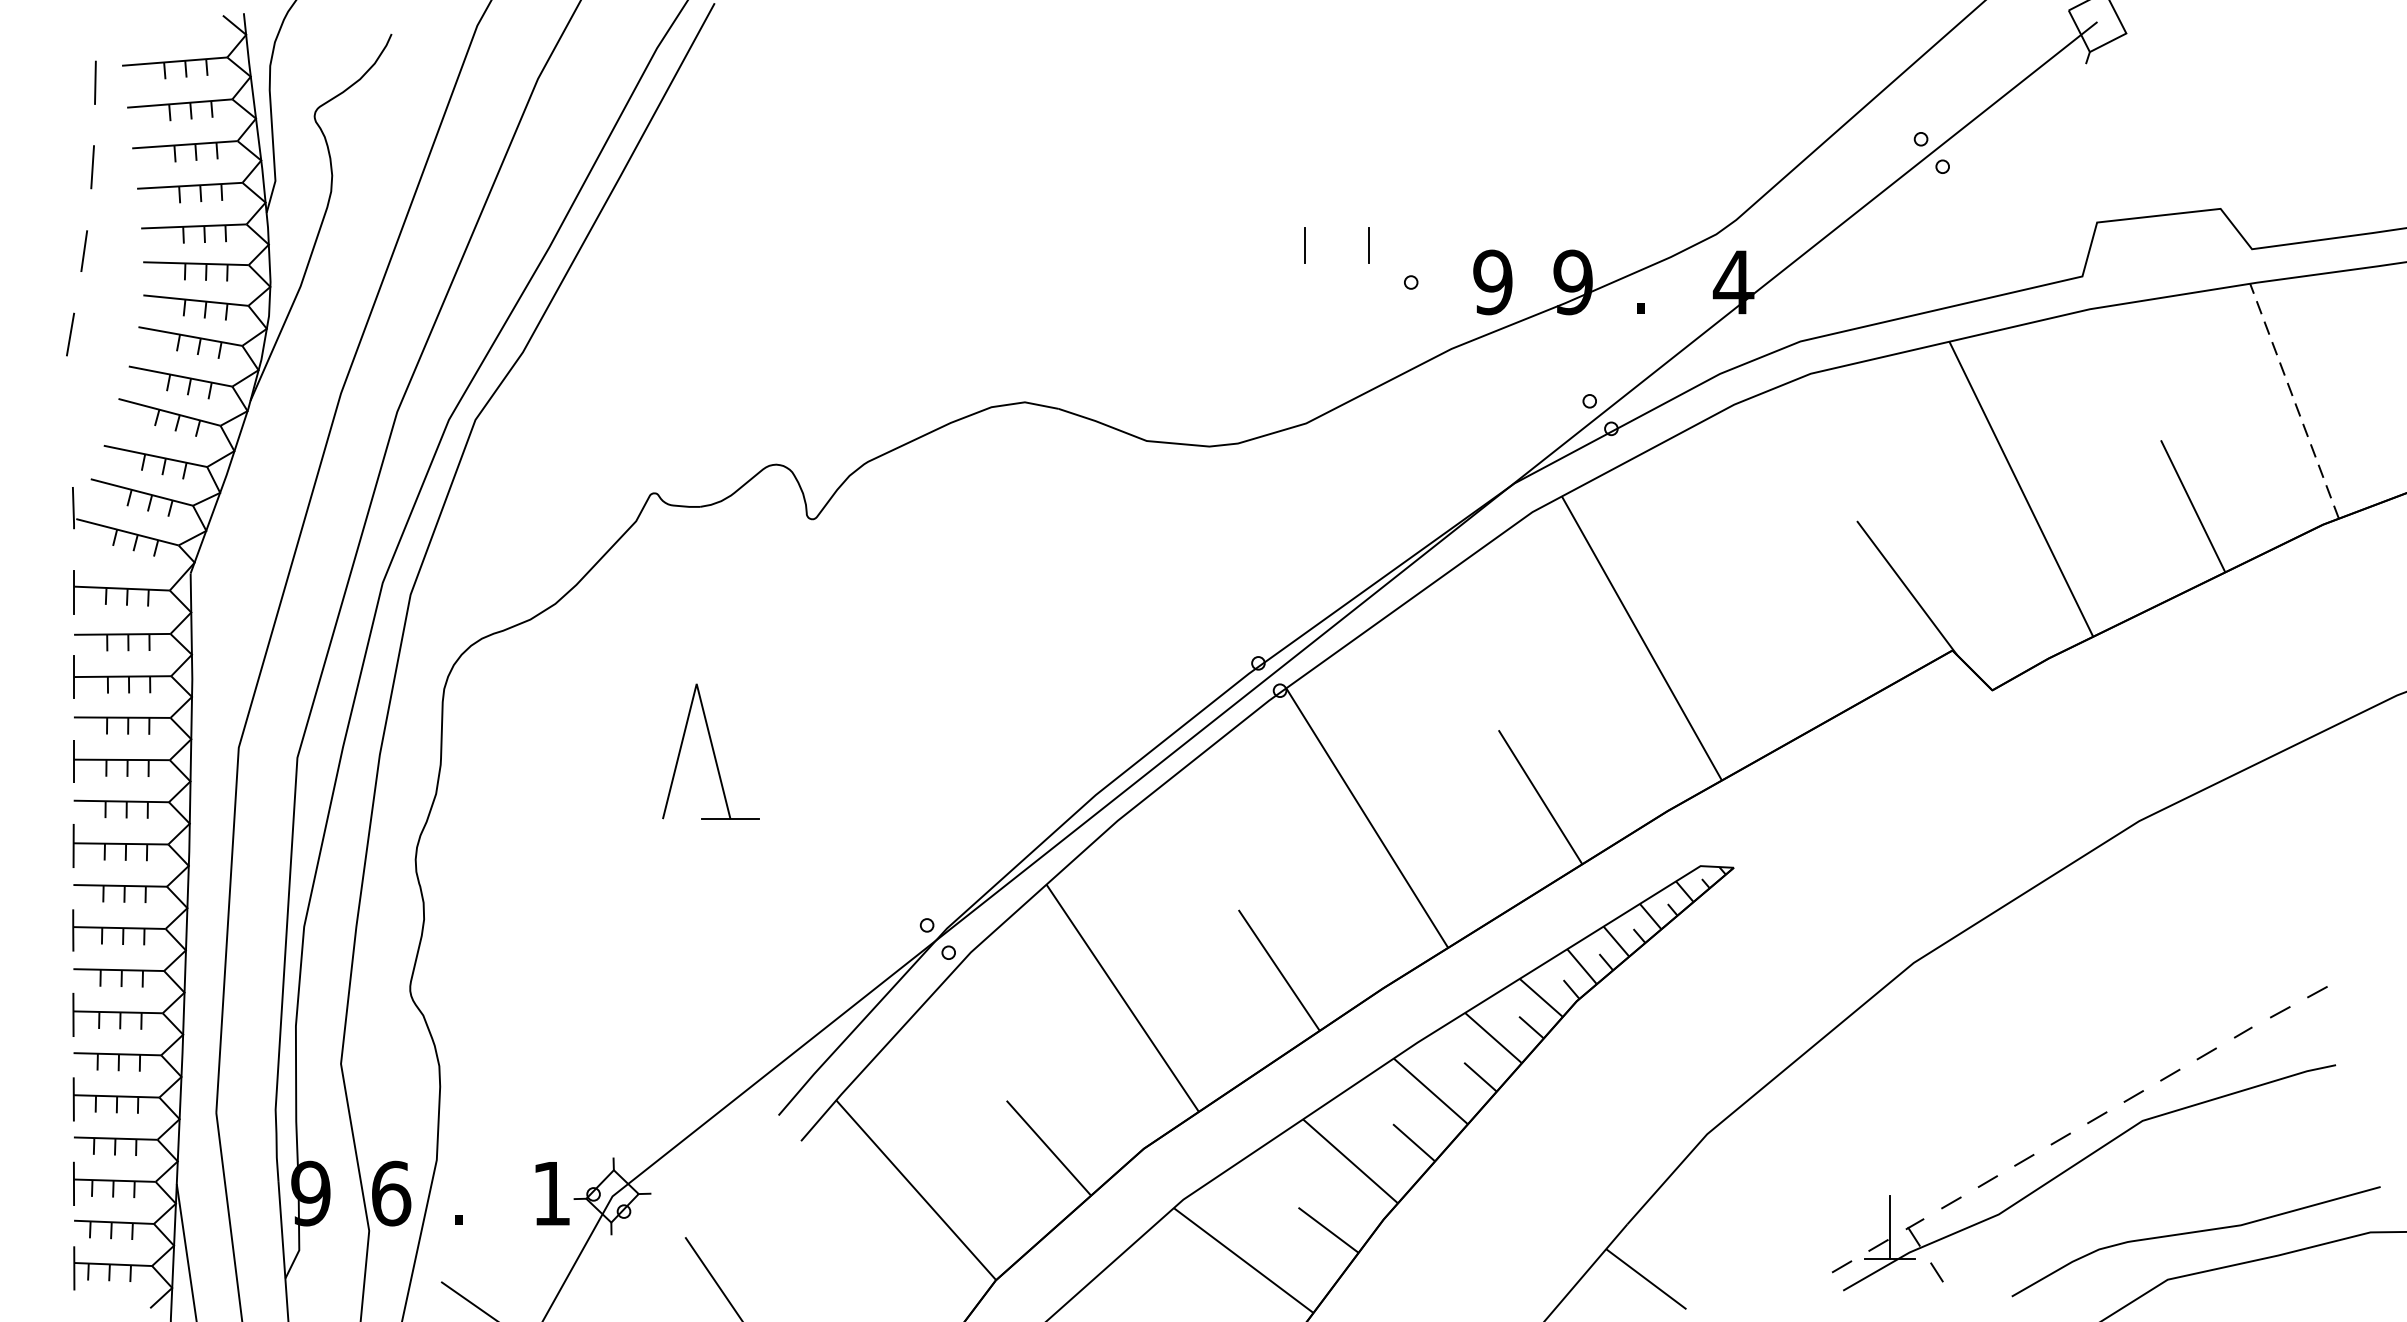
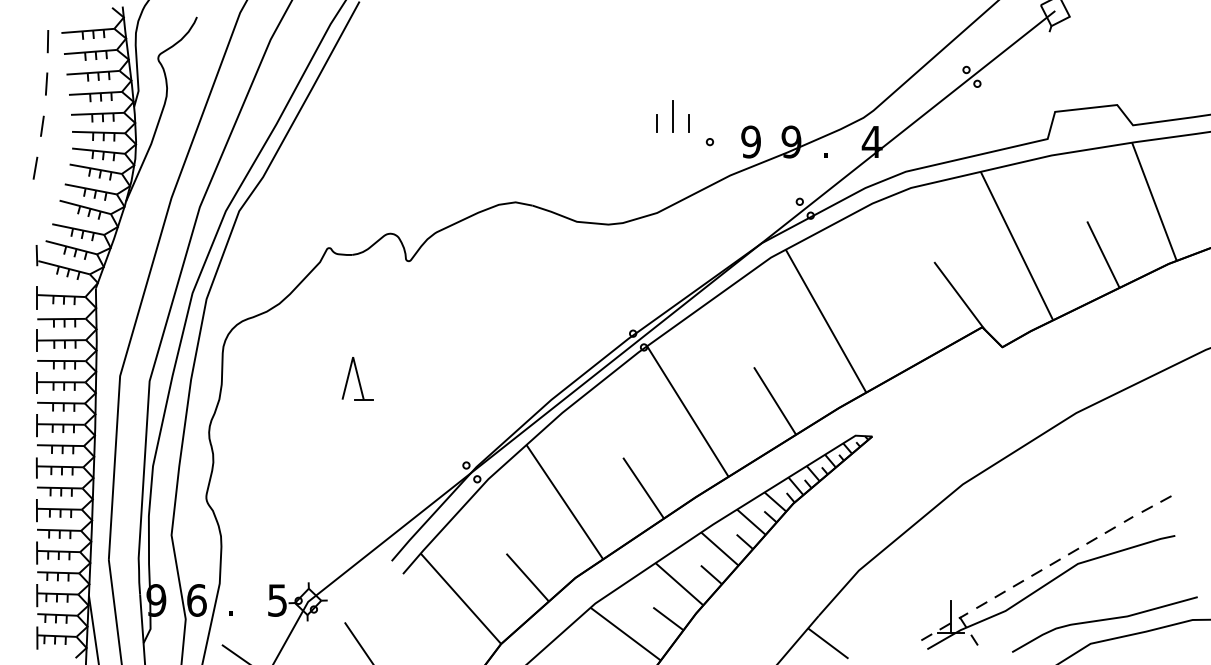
line: (1336, 231) -> (672, 116), added
line: (2294, 400) -> (1154, 201), dashed -> solid
part: (710, 752) -> (357, 378), size x0.62
text: (551, 1193) -> (277, 600), 1 -> 5

